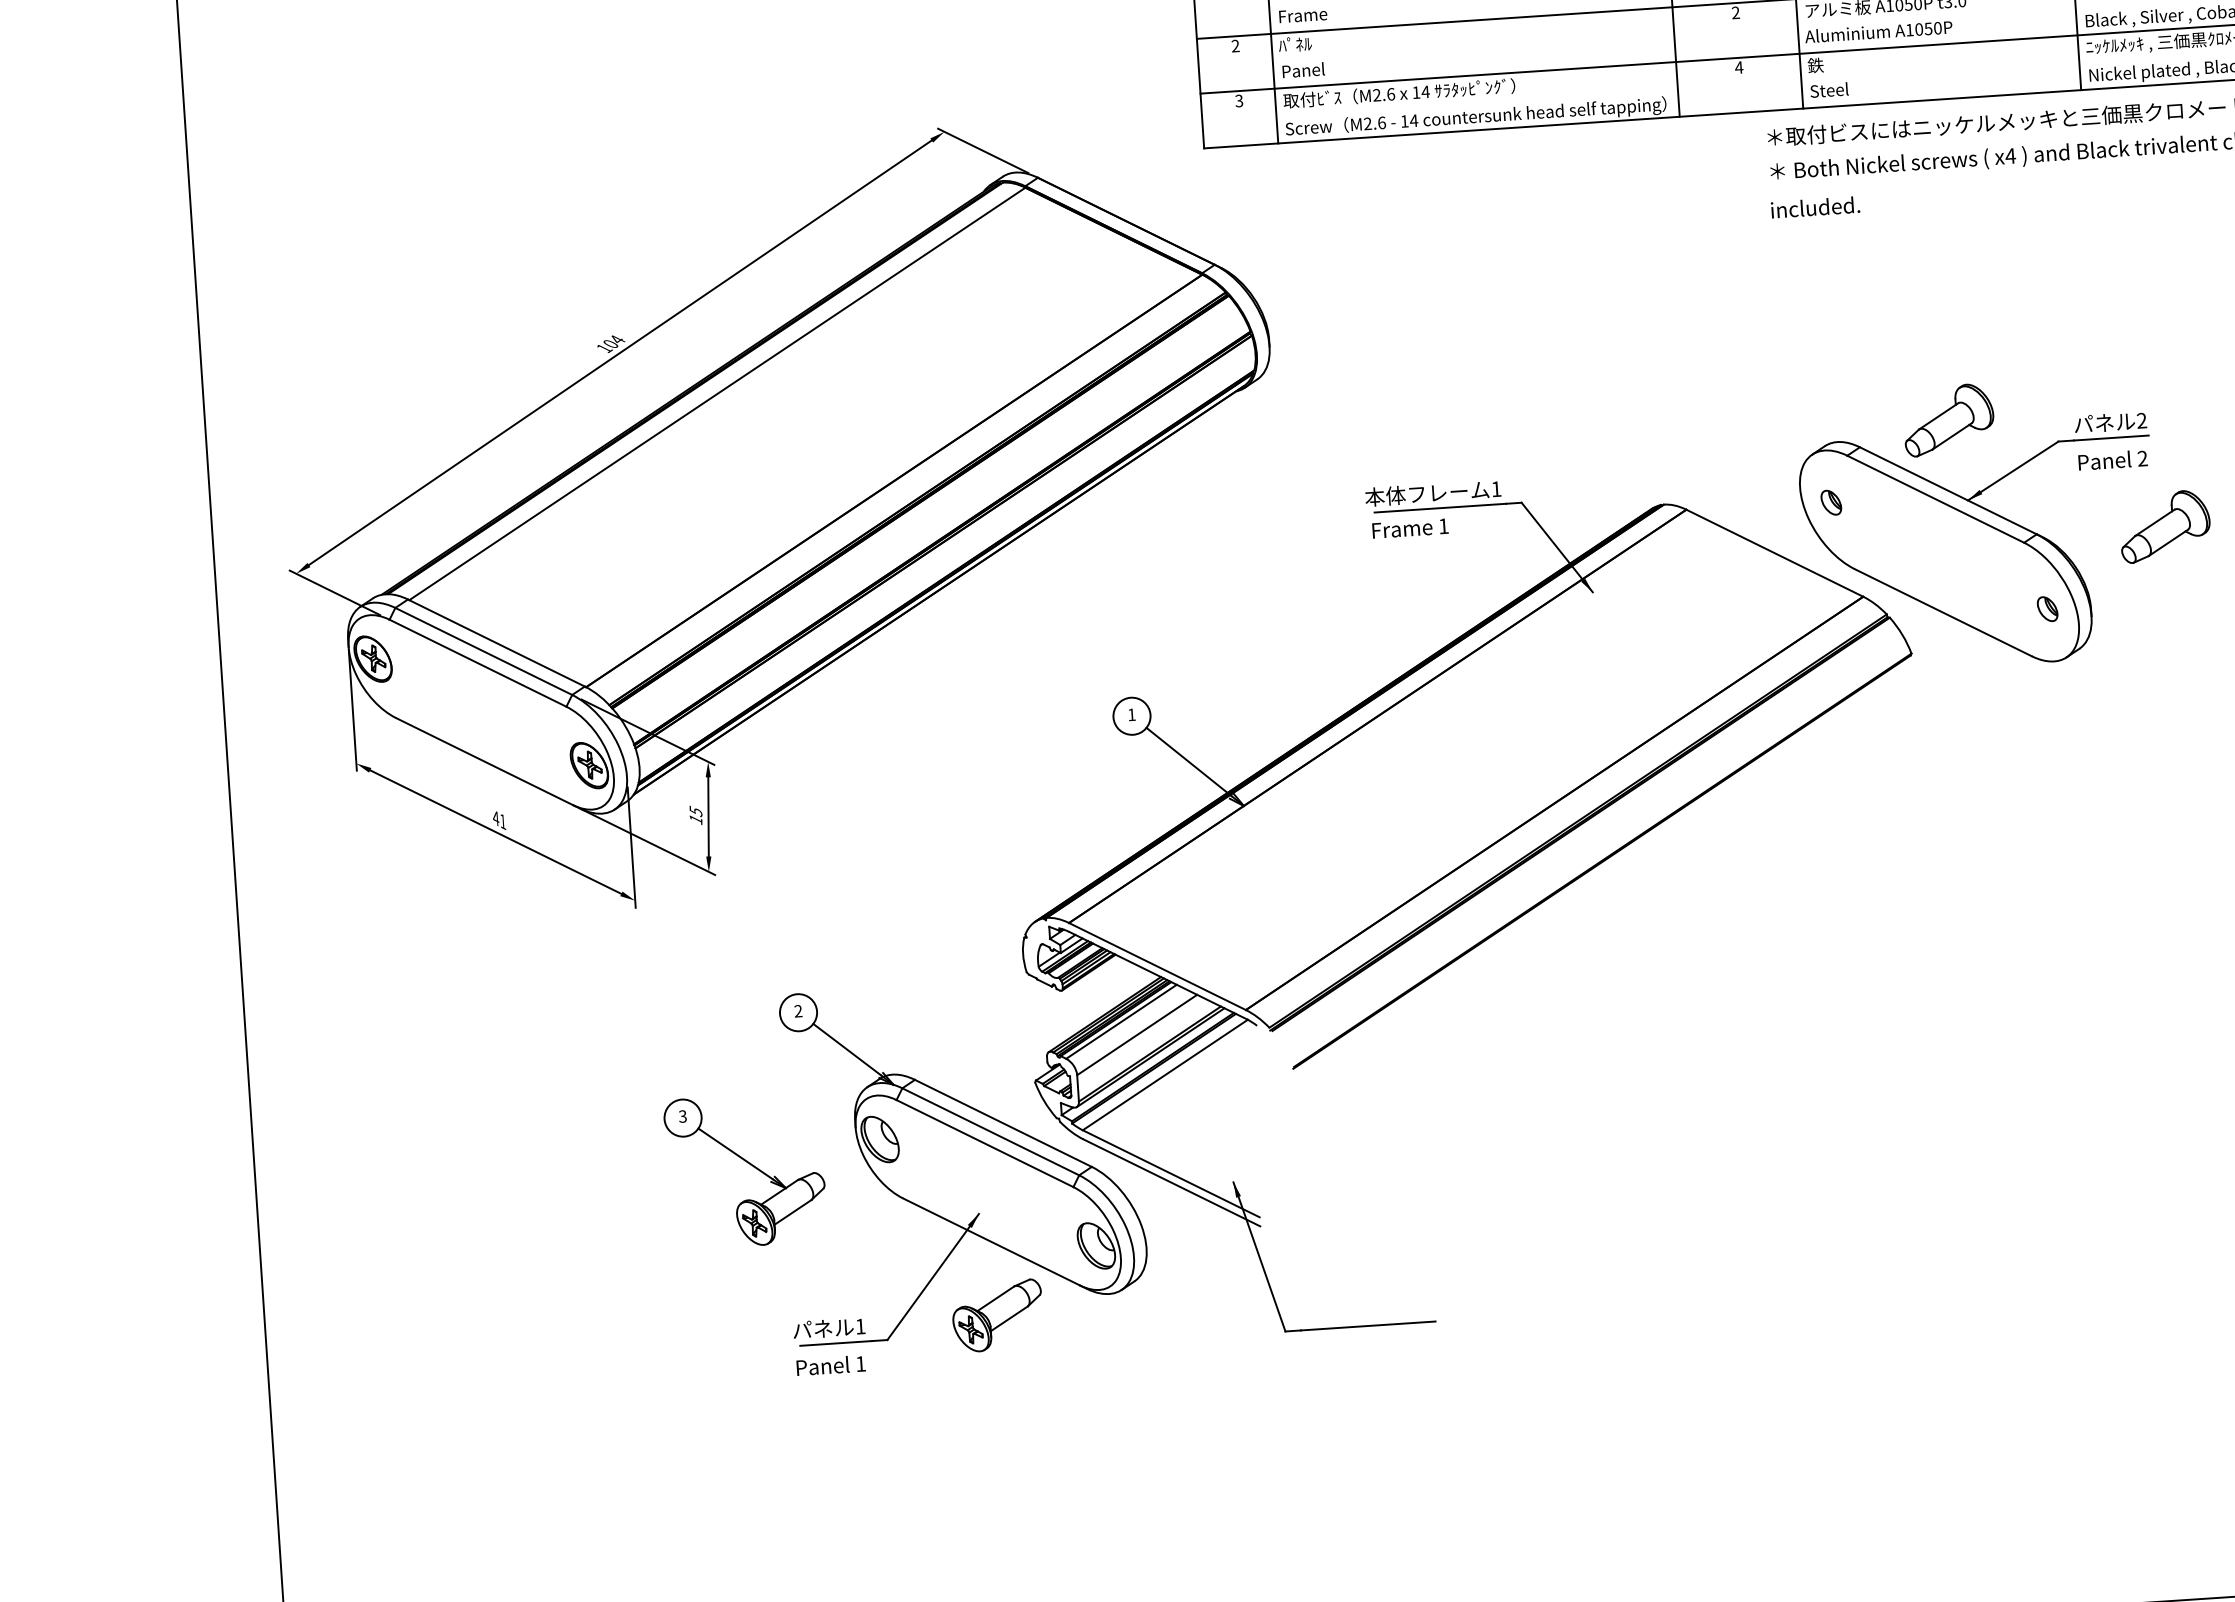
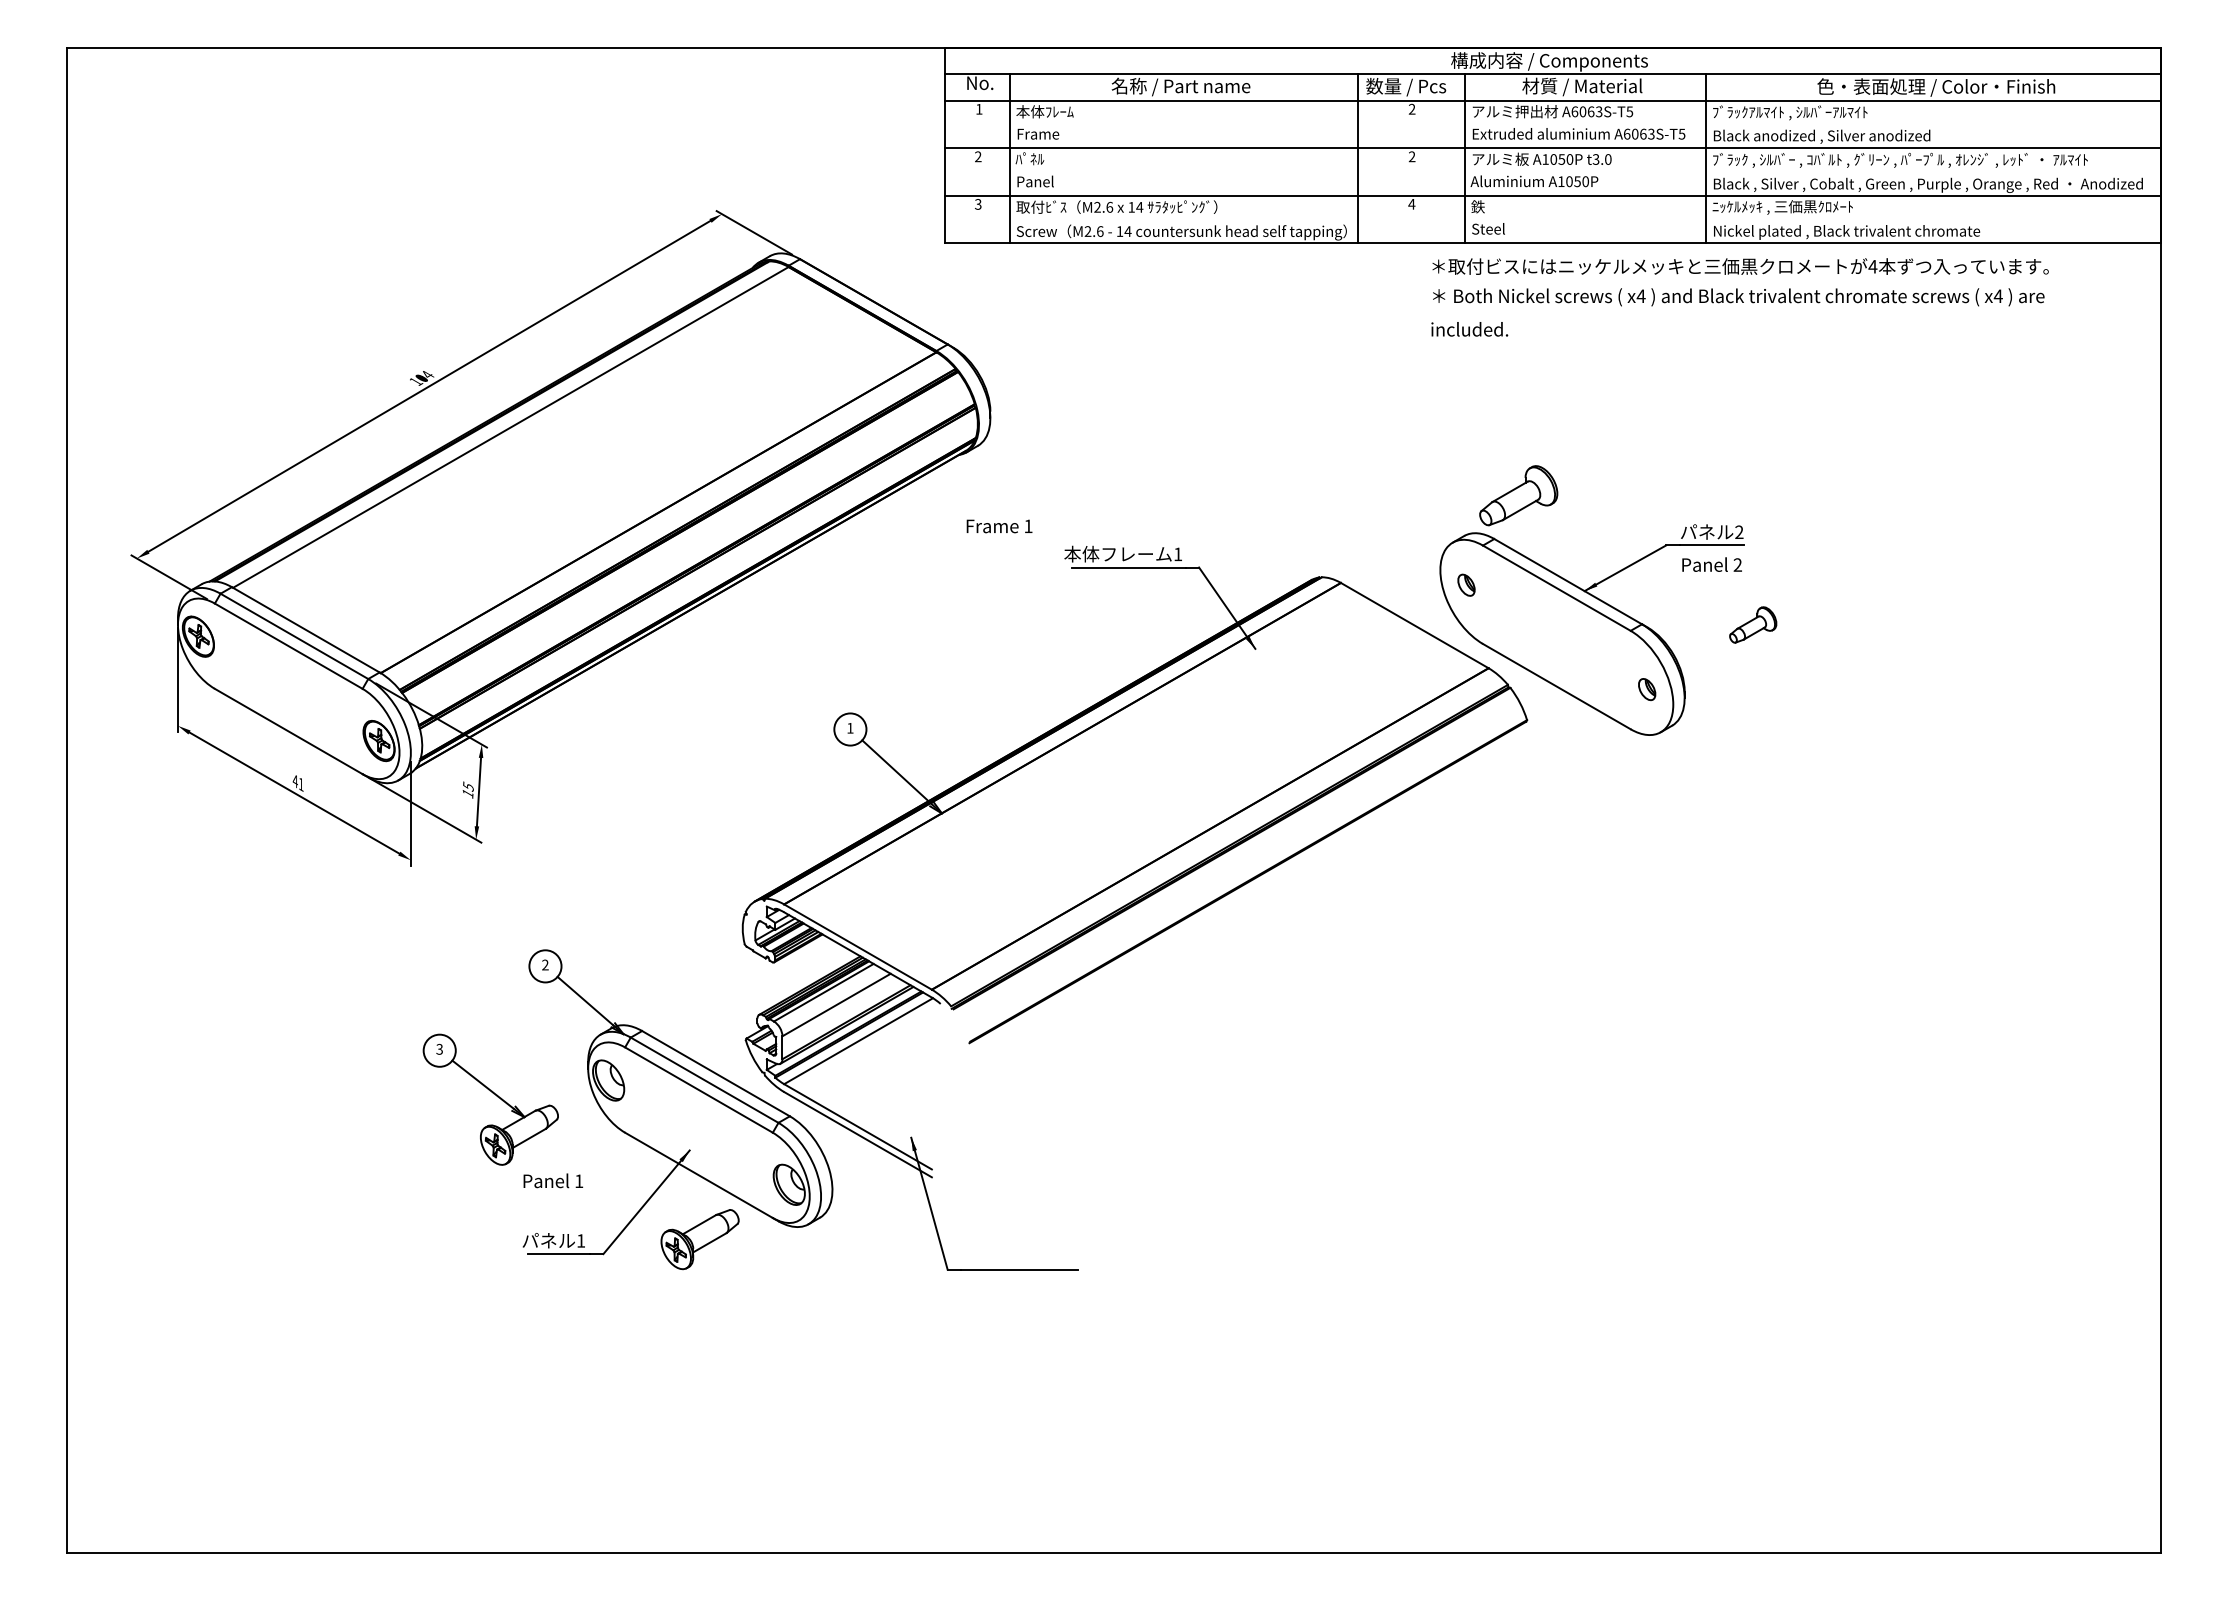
part: (1948, 419) -> (1518, 495), moved
part: (2164, 526) -> (1752, 624), size x0.6
text: (1410, 528) -> (999, 526), moved
text: (831, 1365) -> (553, 1180), moved

